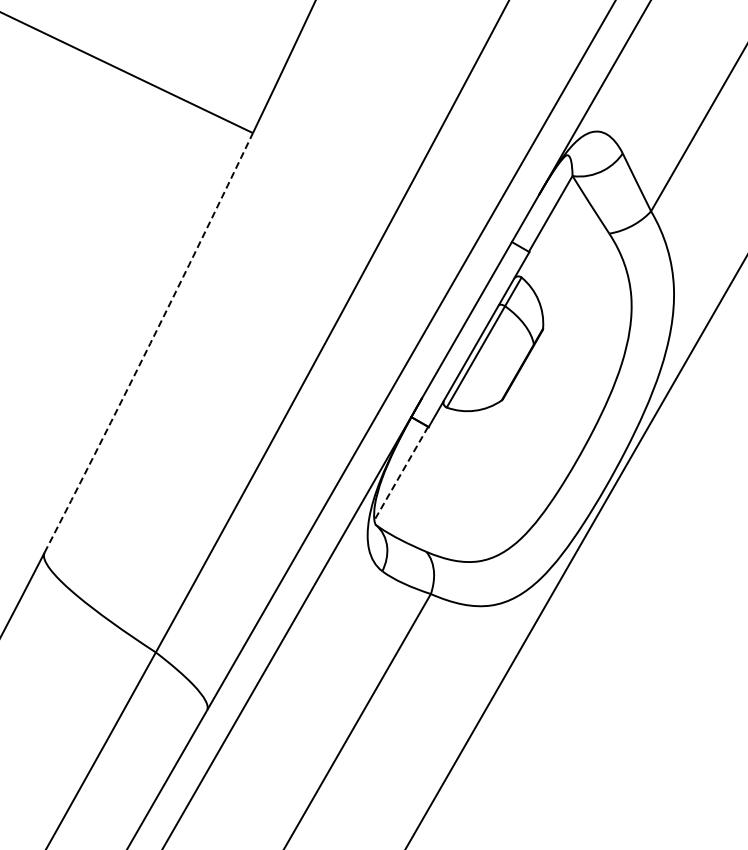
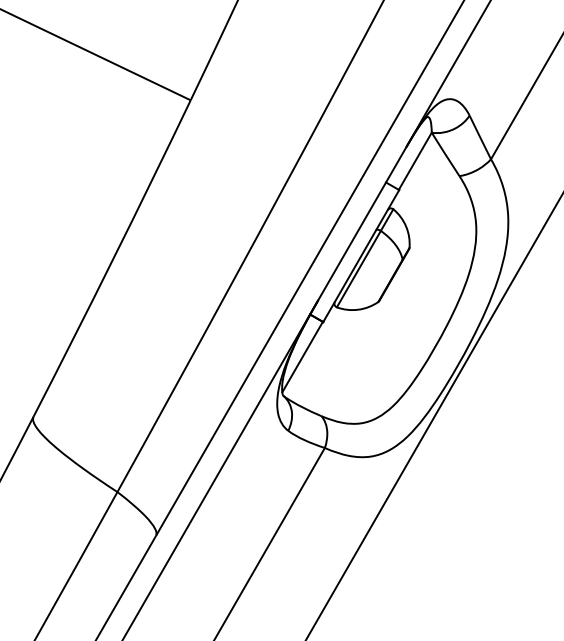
arc: (150, 343) -> (113, 259), dashed -> solid
line: (401, 473) -> (302, 357), dashed -> solid

